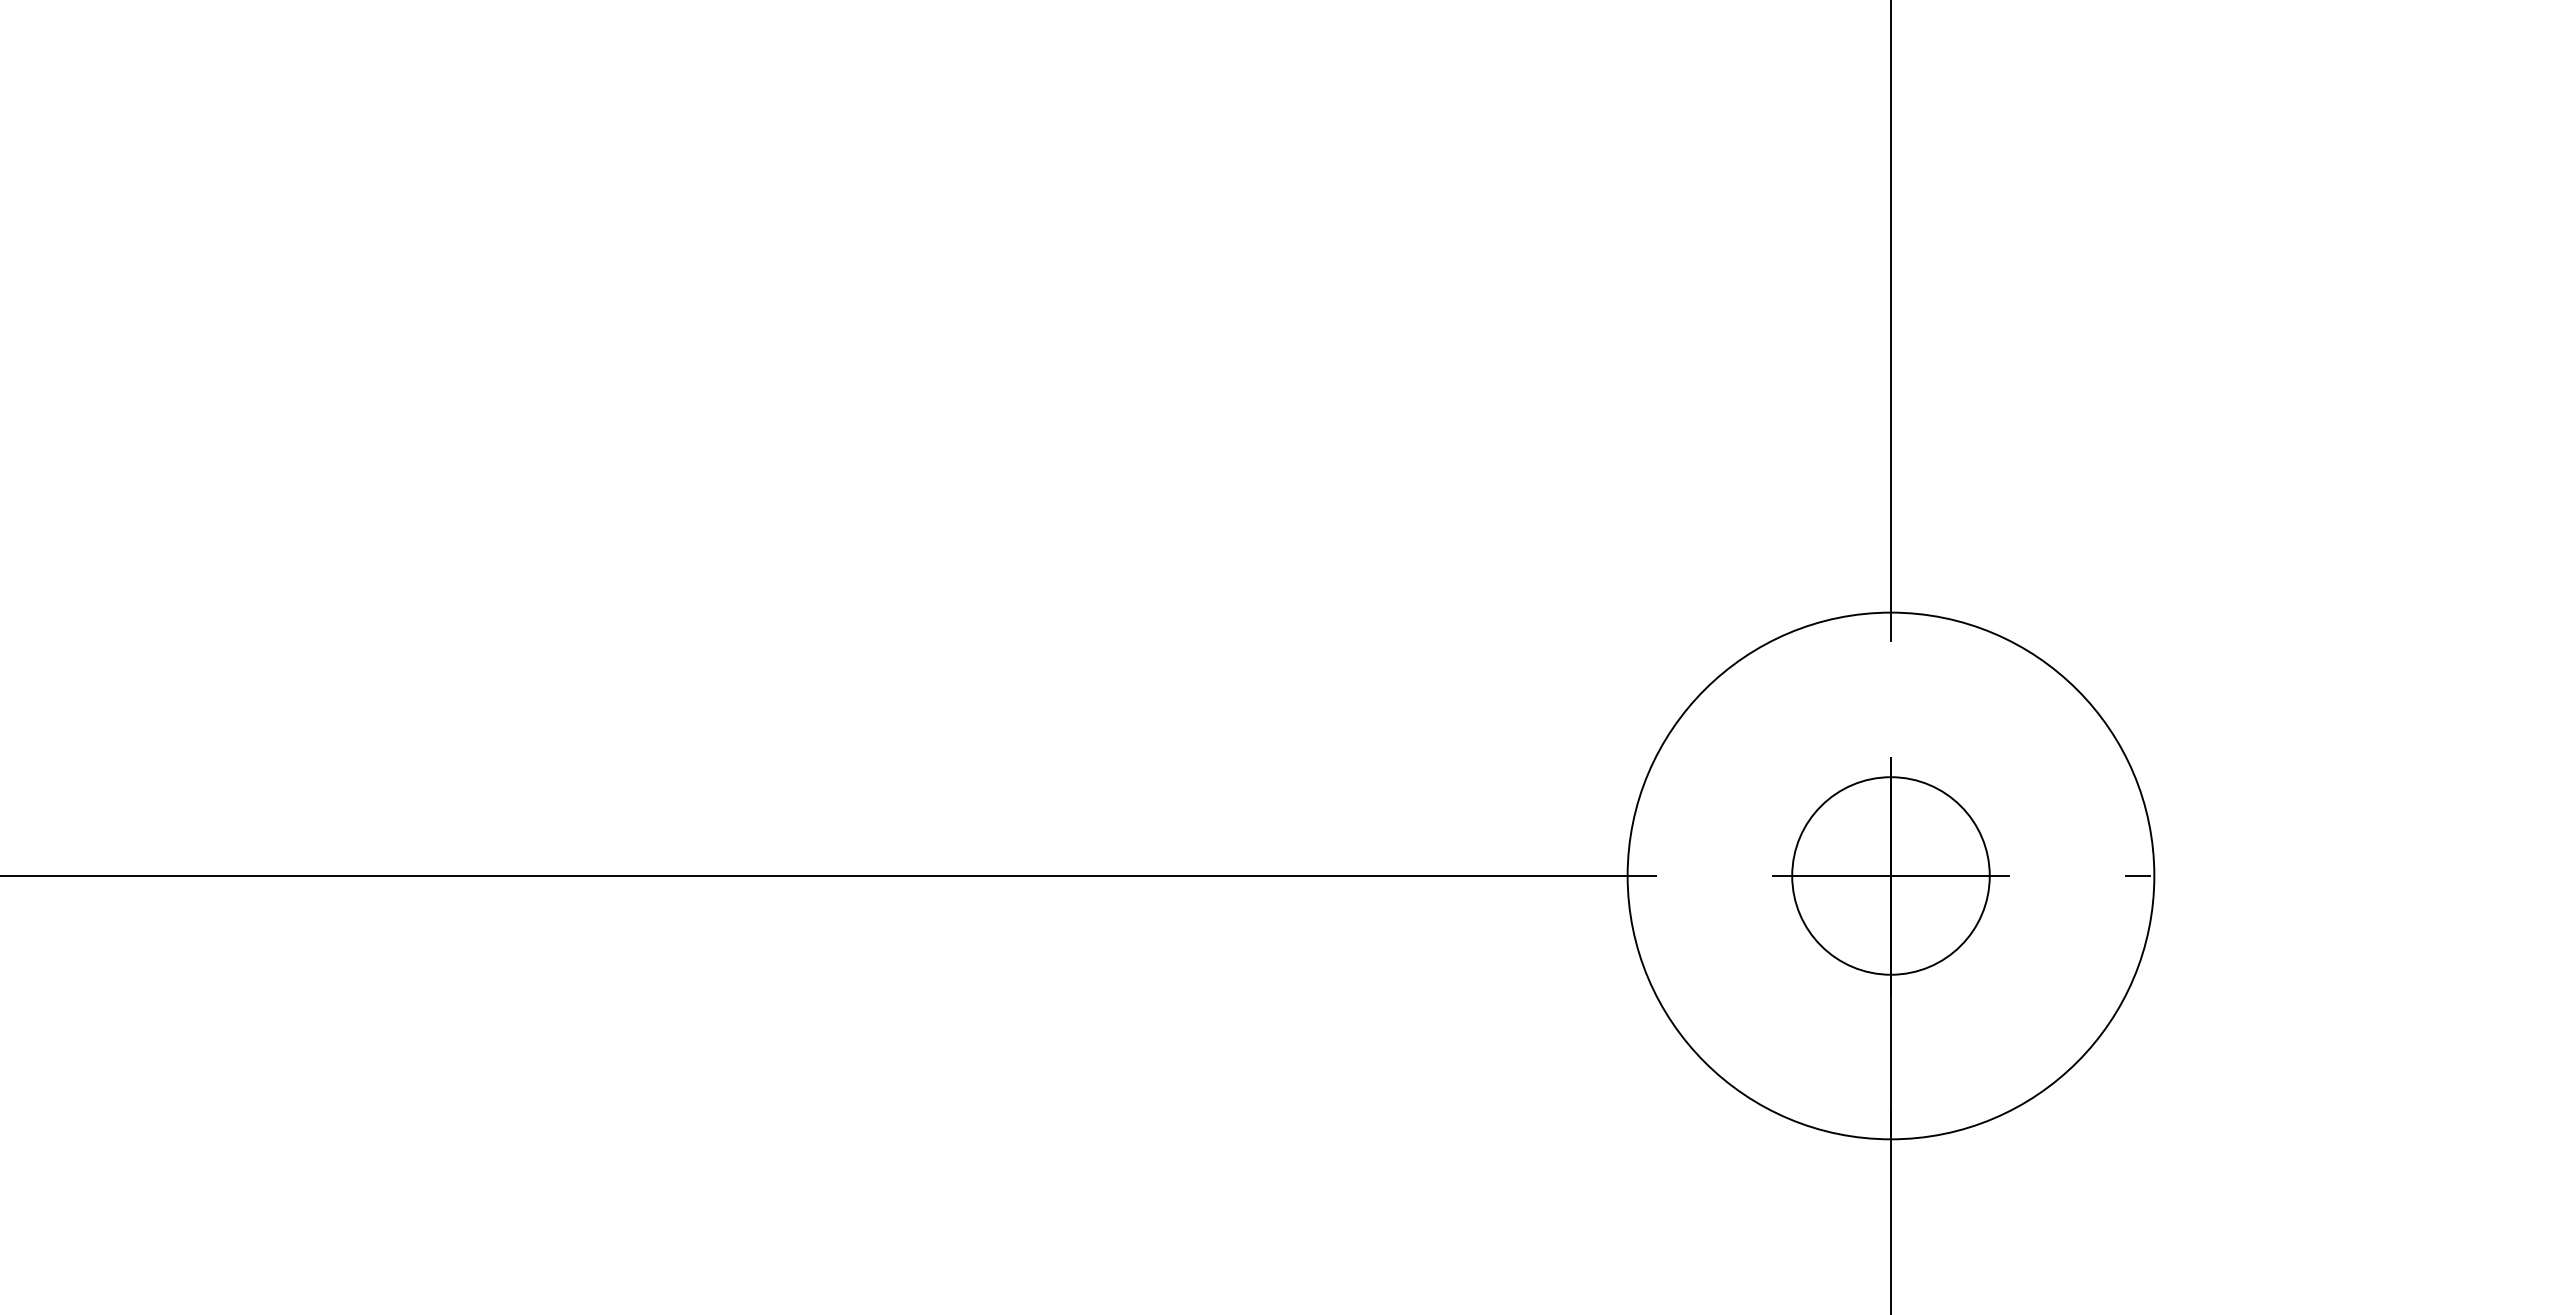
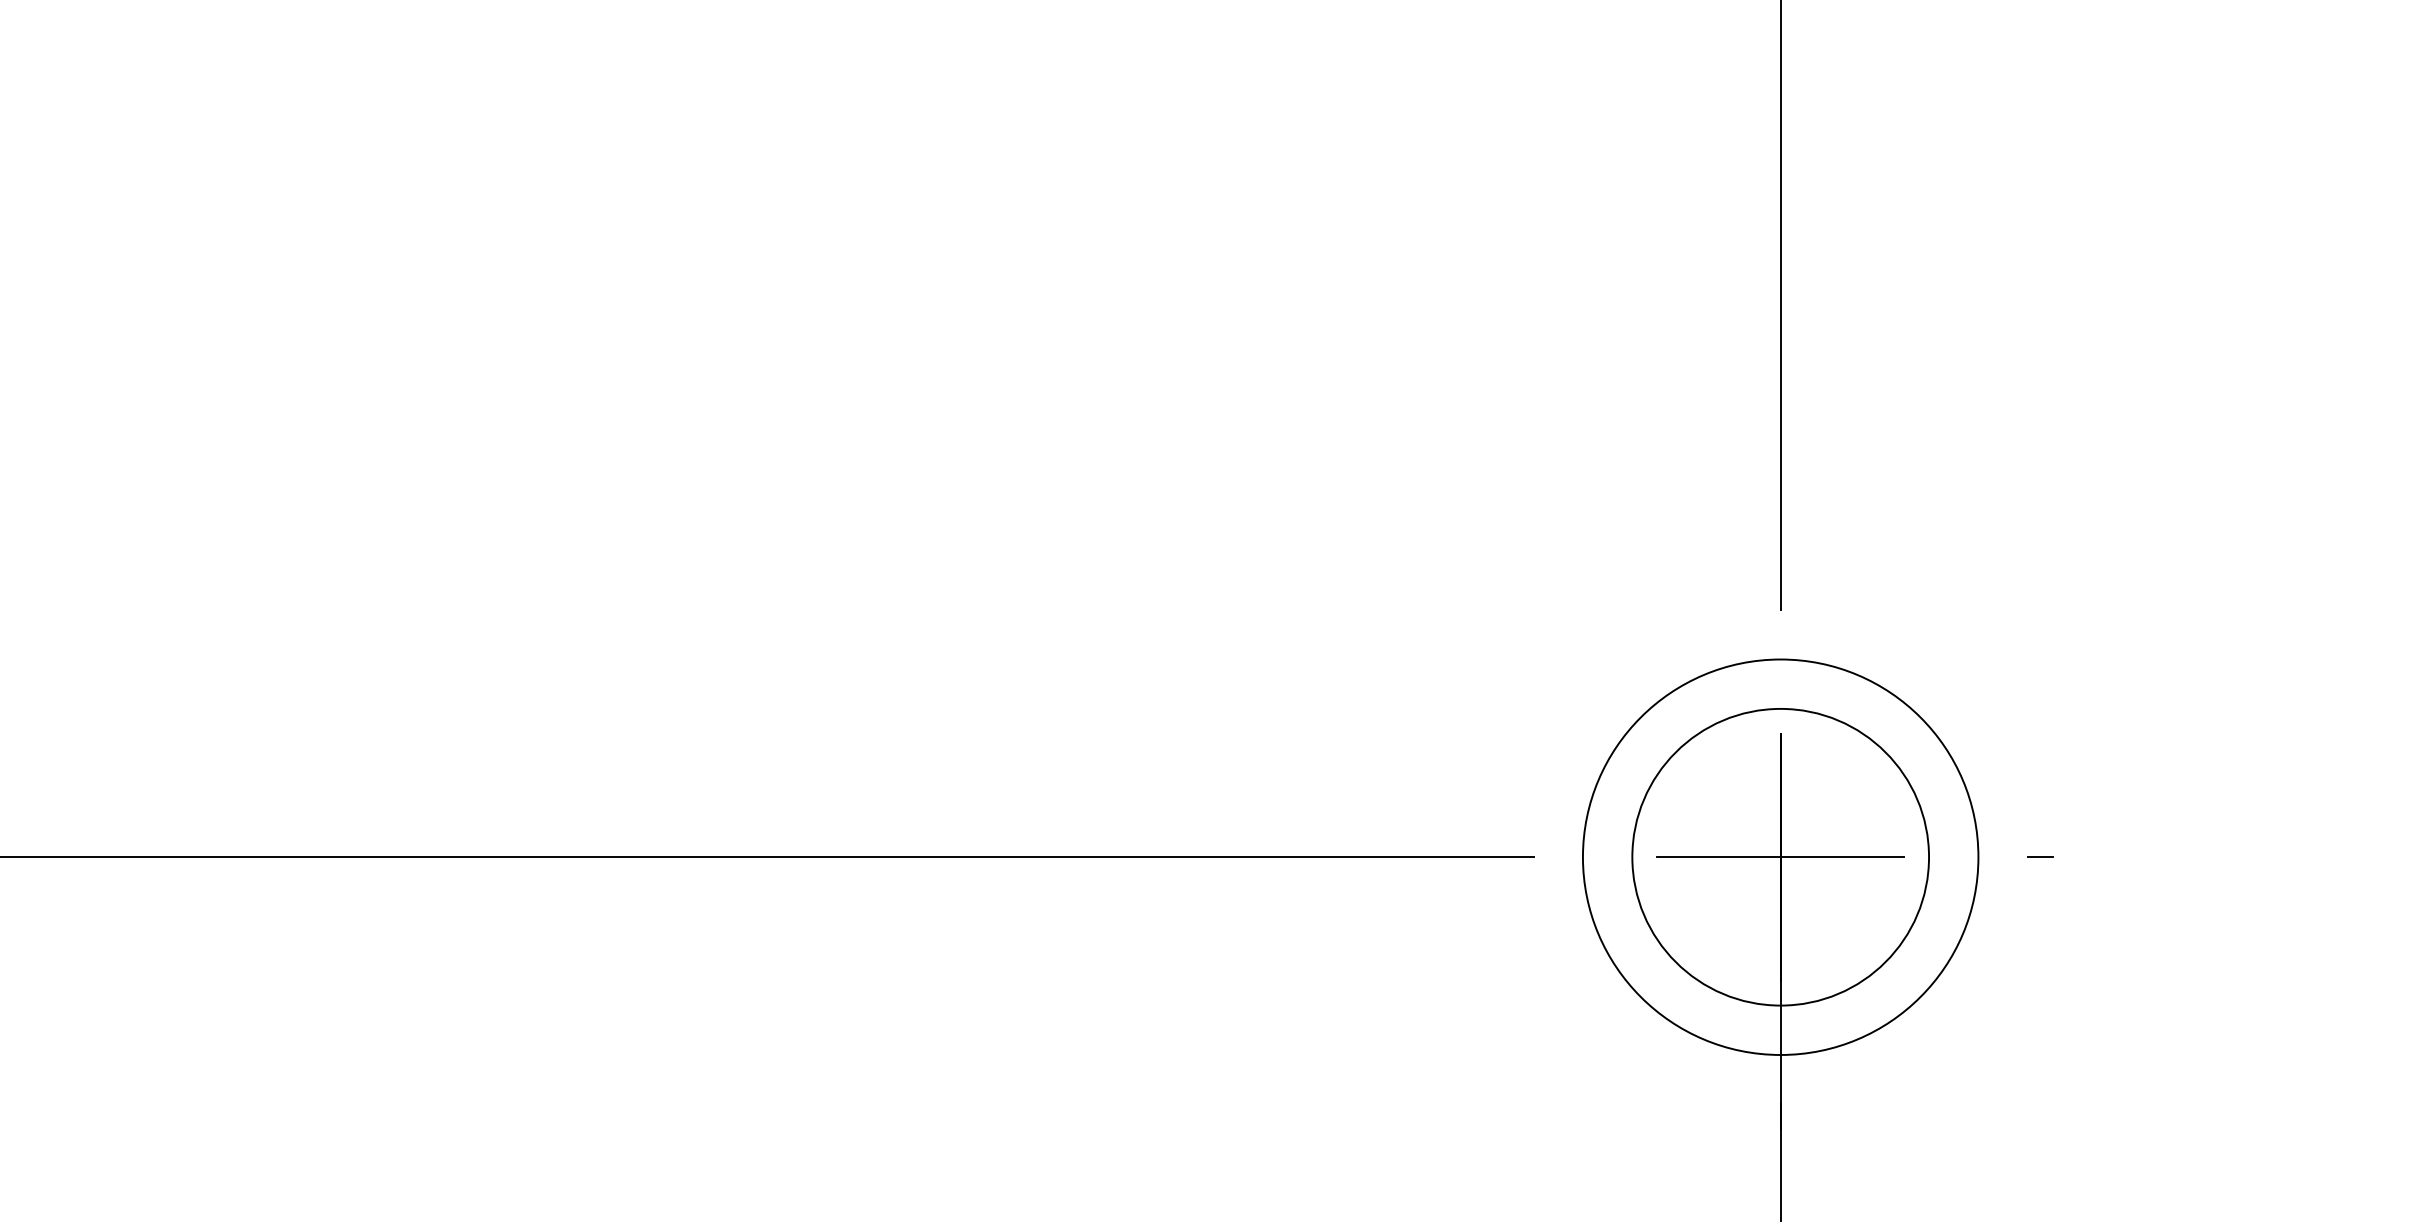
circle: (1890, 875) -> (1780, 856), size x0.71
circle: (1890, 875) -> (1780, 856), size x1.43

